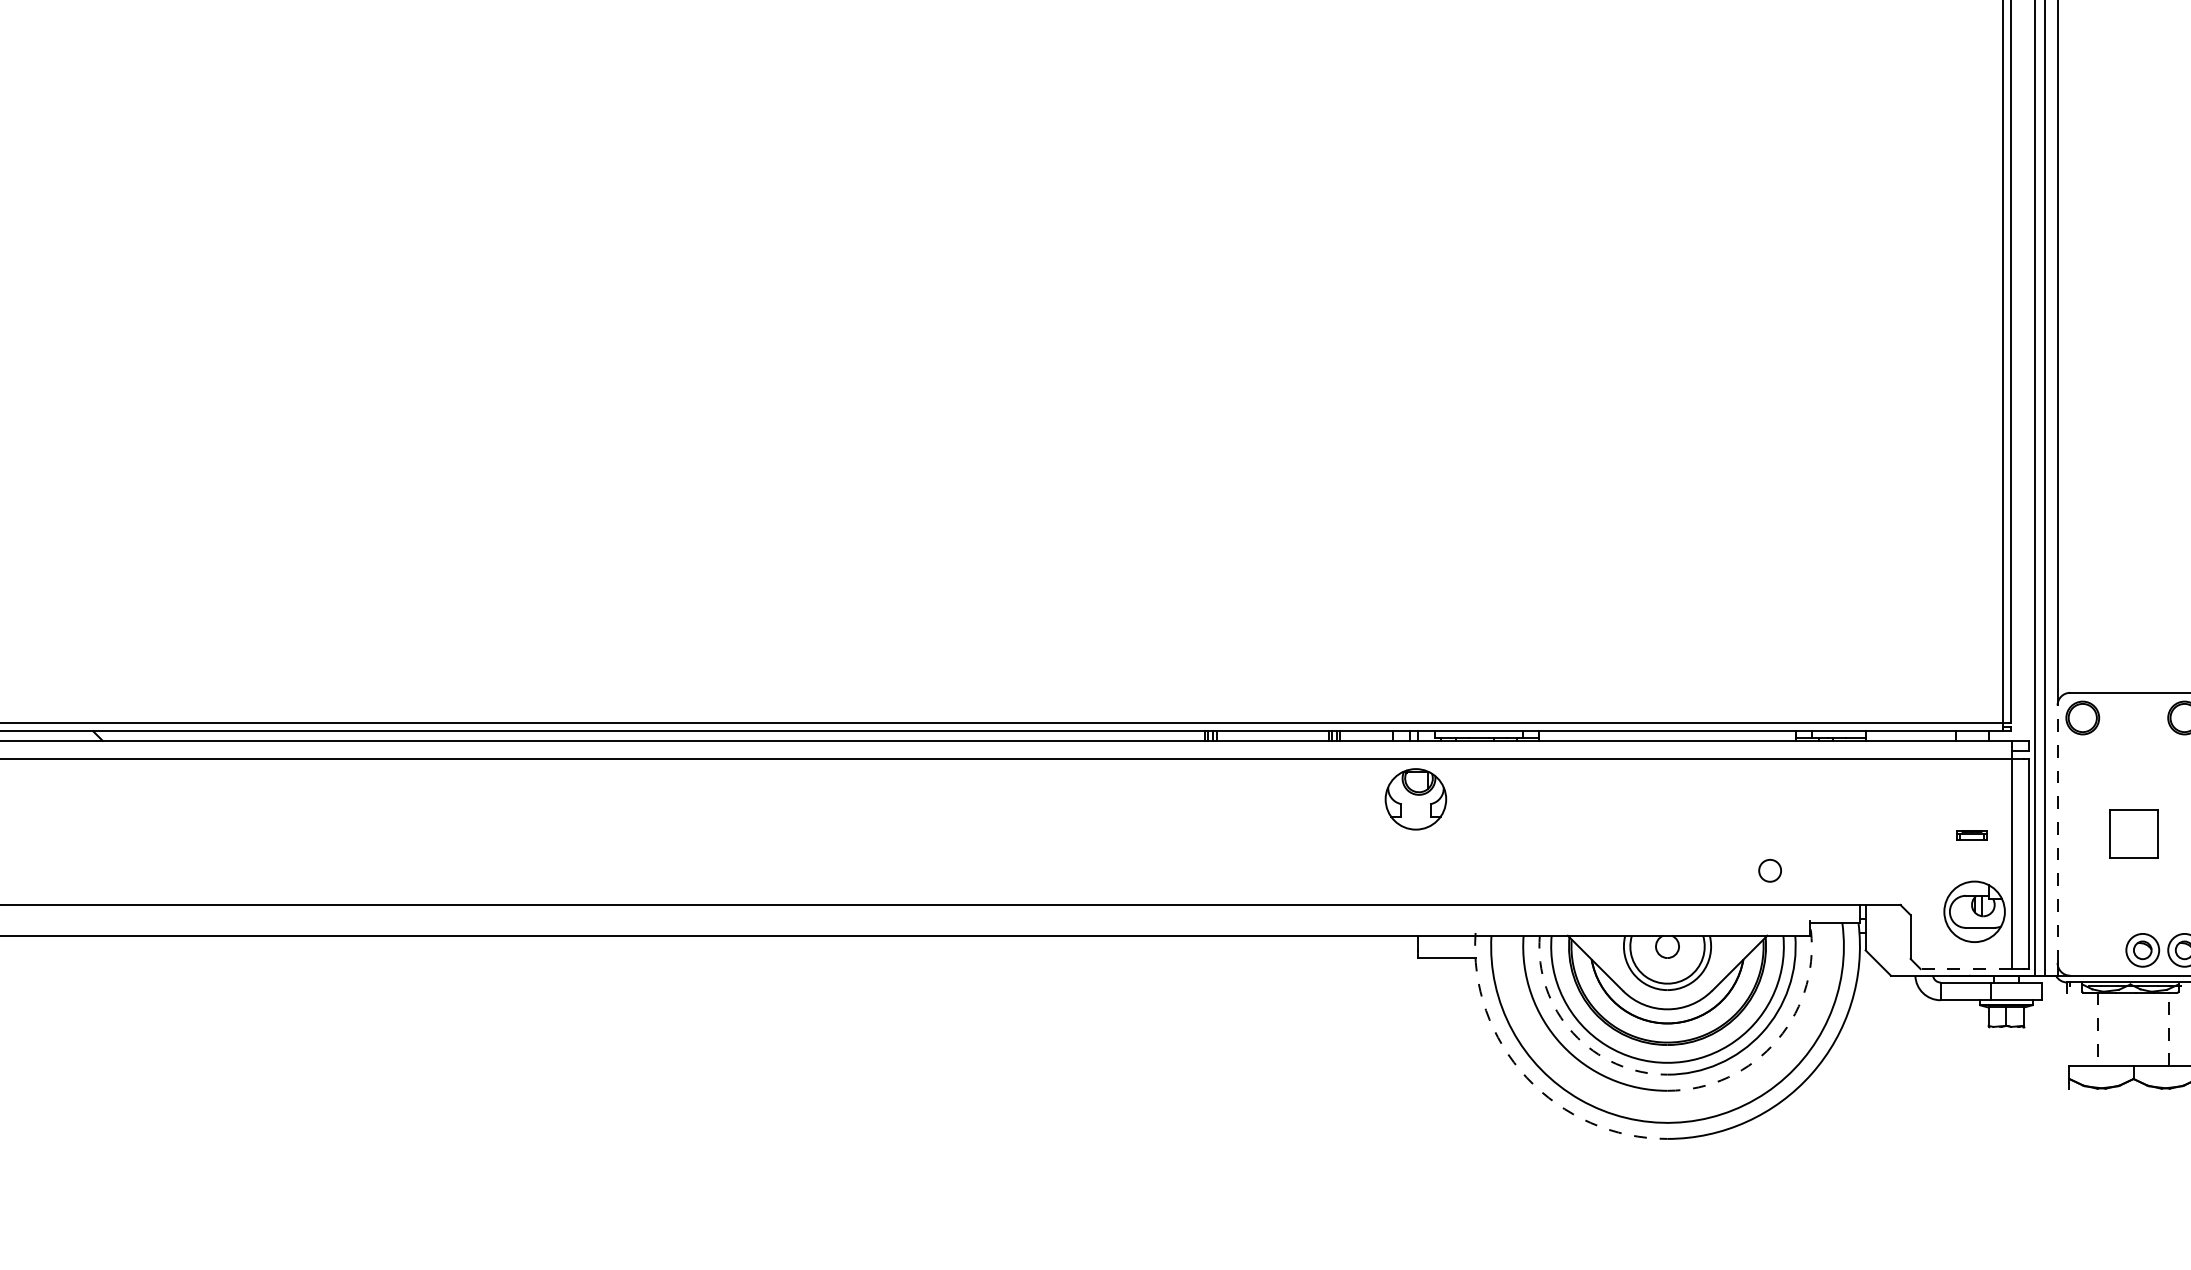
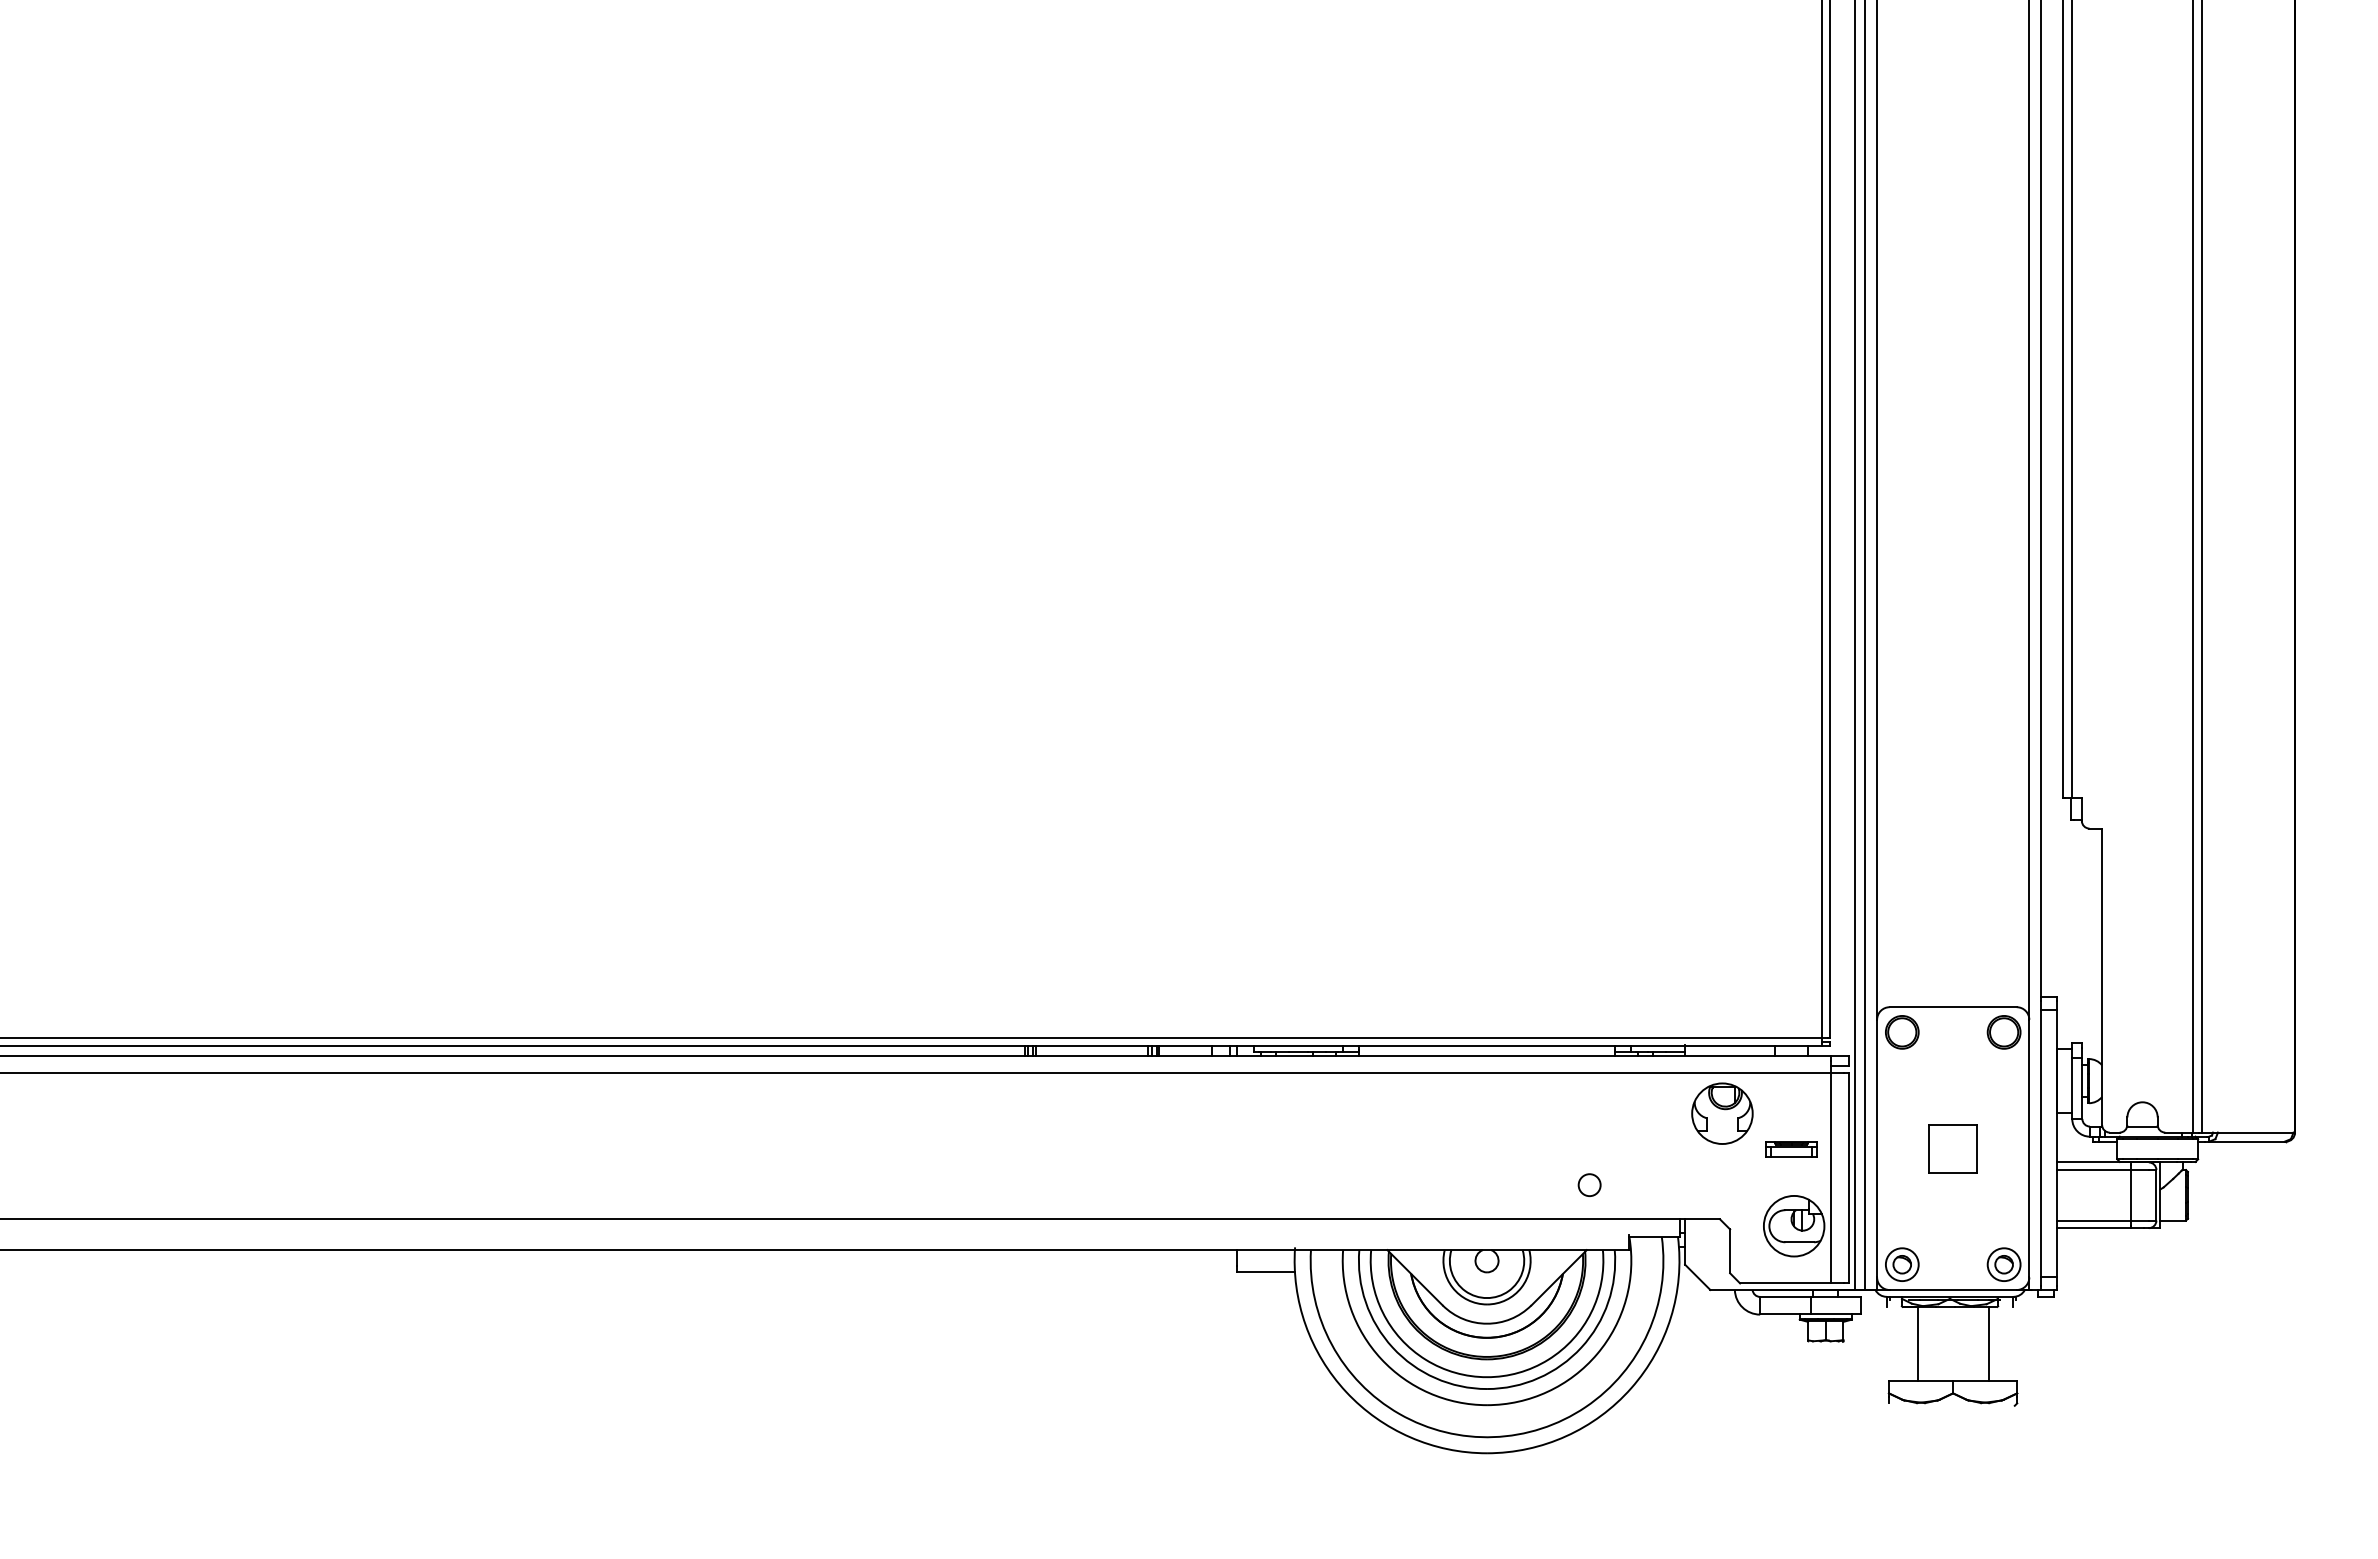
part: (1415, 799) -> (1722, 1113), moved
line: (2057, 834) -> (1877, 1148), dashed -> solid
part: (1971, 835) -> (1791, 1149), size x1.67
part: (2142, 950) -> (1902, 1264), moved
line: (1965, 969) -> (1785, 1283), dashed -> solid
line: (2097, 1029) -> (1917, 1343), dashed -> solid
line: (2168, 1029) -> (1988, 1343), dashed -> solid
arc: (1572, 1033) -> (1392, 1347), dashed -> solid
arc: (1777, 1040) -> (1597, 1354), dashed -> solid
arc: (1526, 1078) -> (1346, 1392), dashed -> solid

